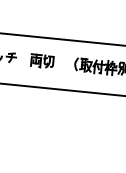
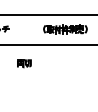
part: (42, 61) -> (24, 63), moved

